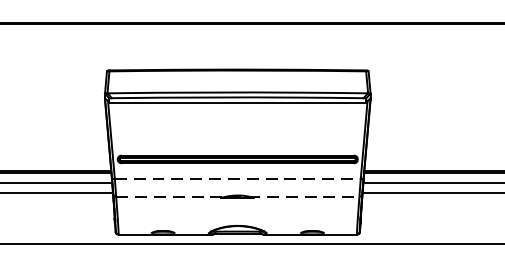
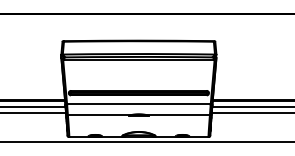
line: (237, 178) -> (138, 104), dashed -> solid
line: (238, 196) -> (139, 114), dashed -> solid

